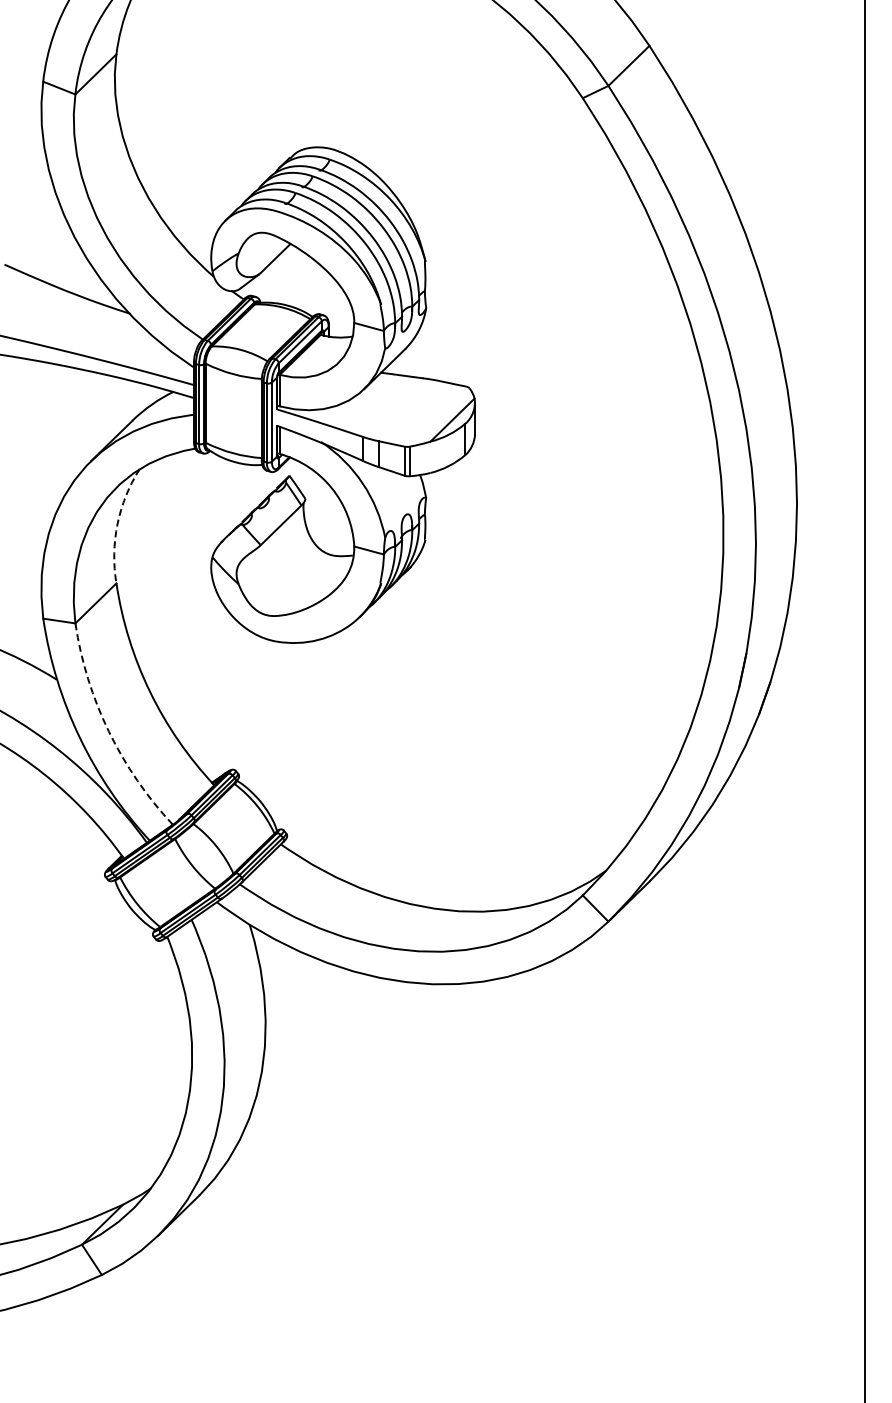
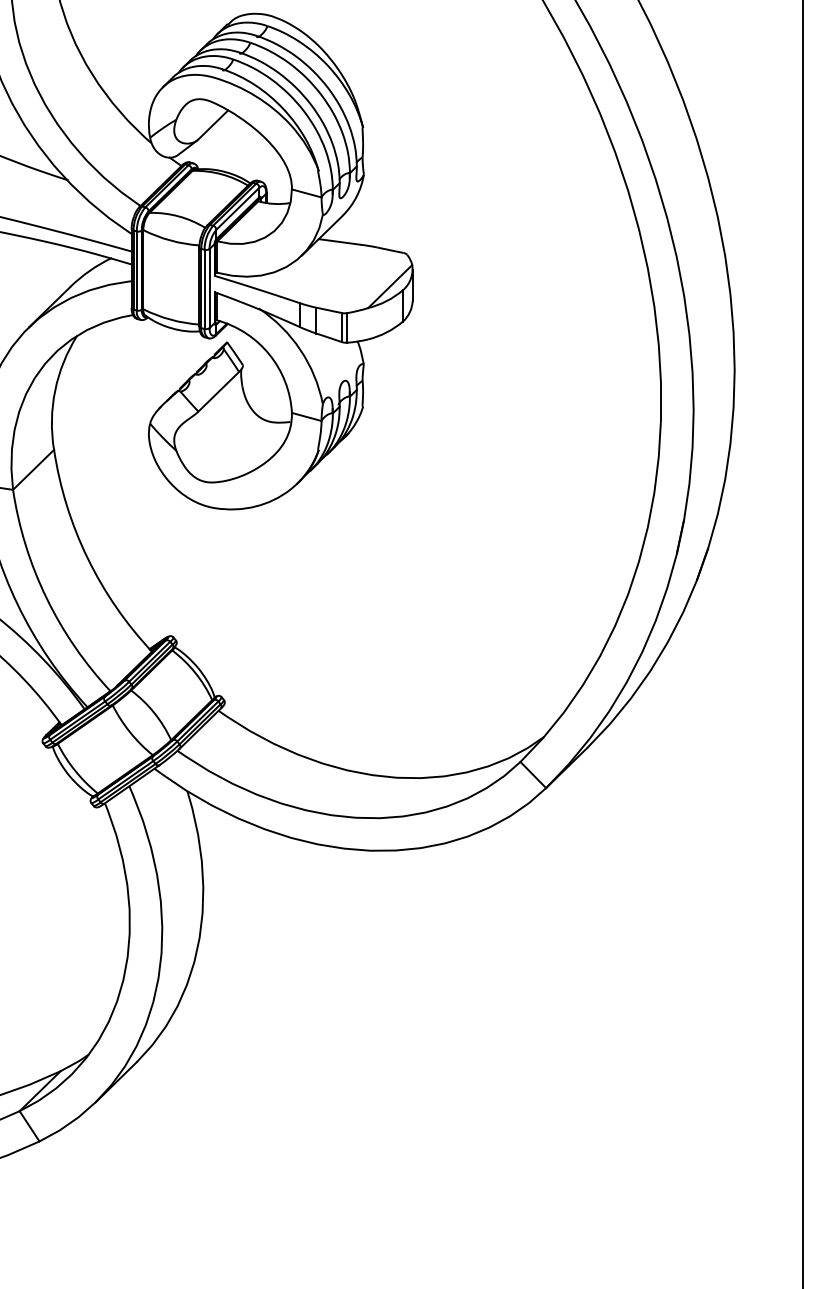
arc: (117, 524) -> (55, 390), dashed -> solid
arc: (108, 731) -> (46, 597), dashed -> solid

